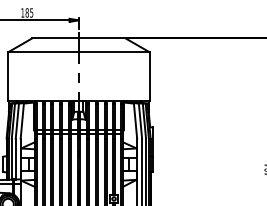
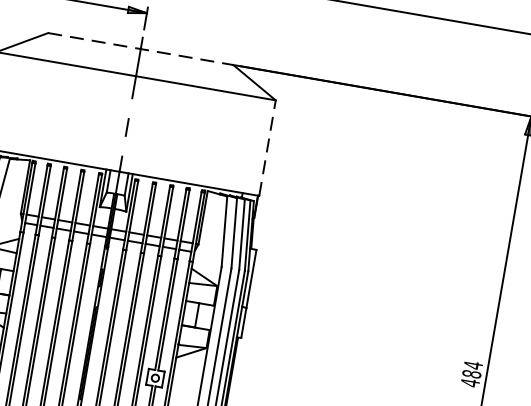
line: (78, 38) -> (139, 48), solid -> dashed
line: (149, 75) -> (267, 146), solid -> dashed

